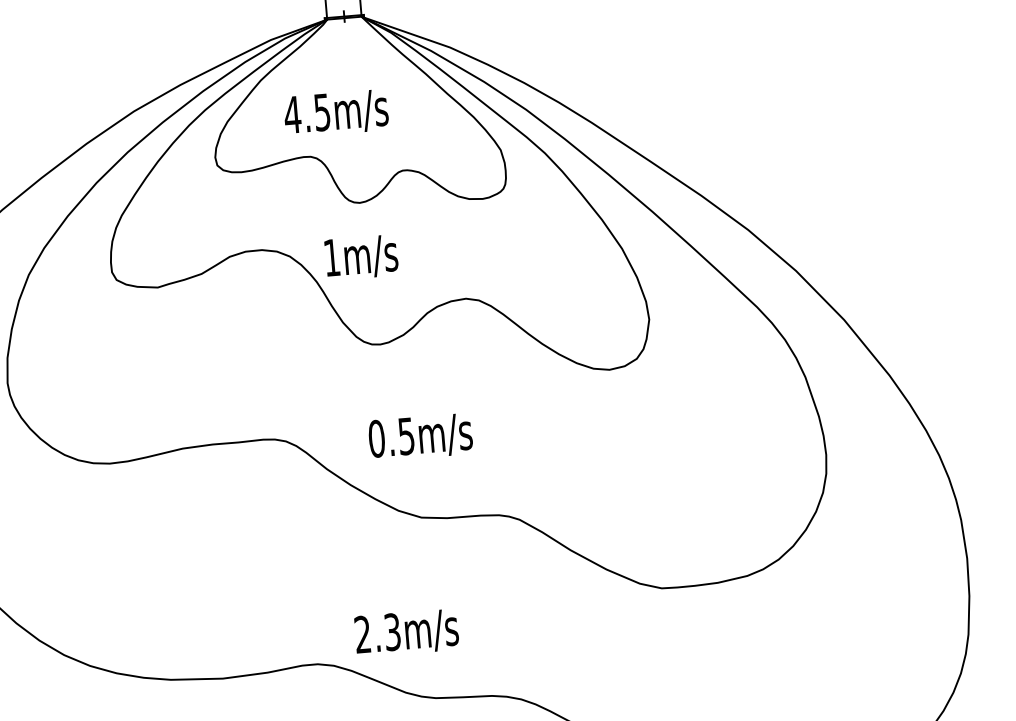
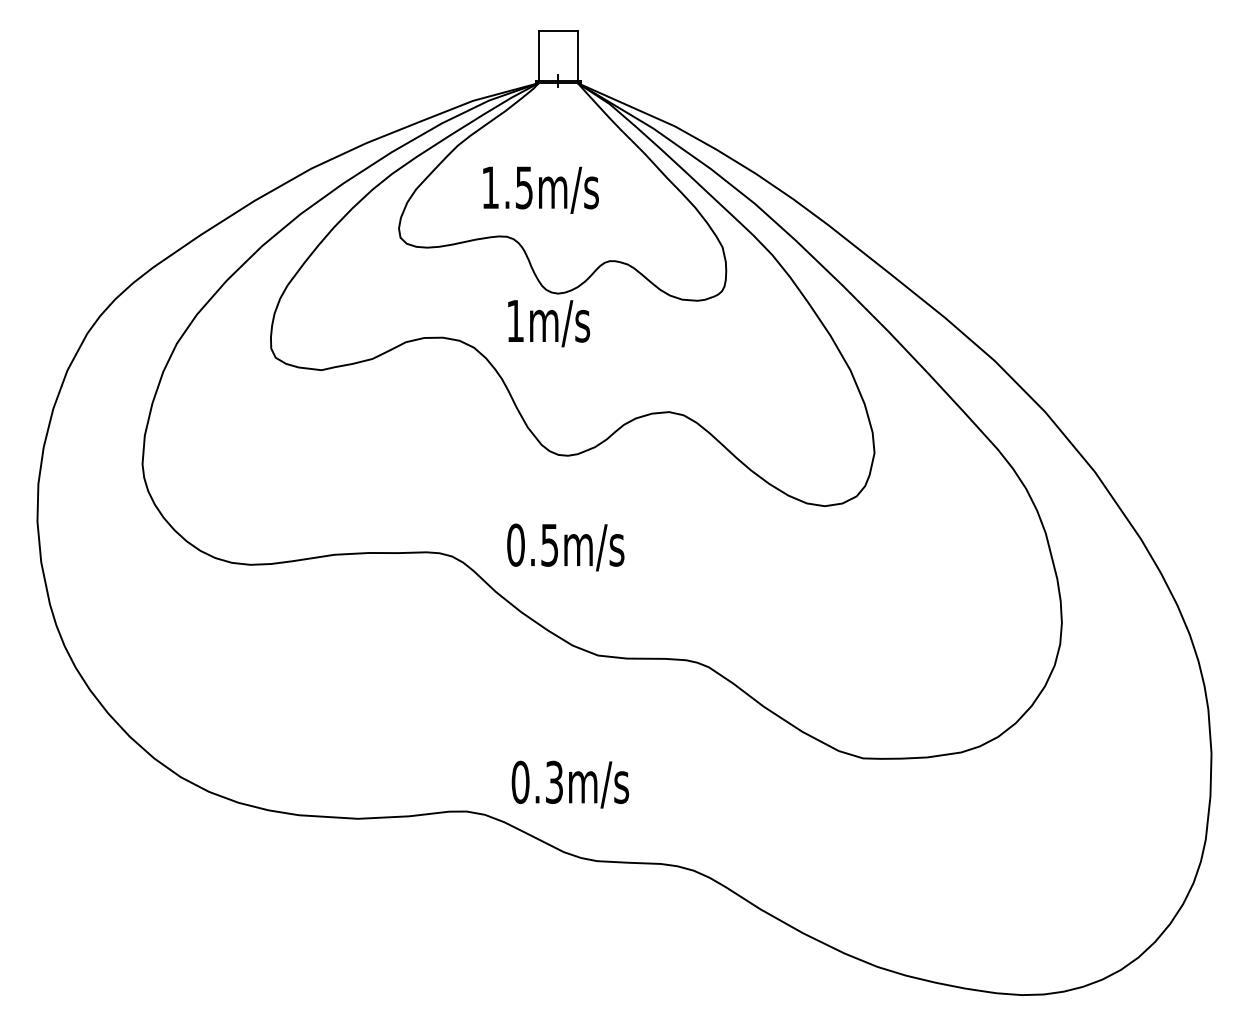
text: (292, 114) -> (490, 187), 4.5m/s -> 1.5m/s
text: (362, 257) -> (549, 323), moved
text: (420, 437) -> (565, 547), moved
text: (362, 633) -> (520, 781), 2.3m/s -> 0.3m/s

